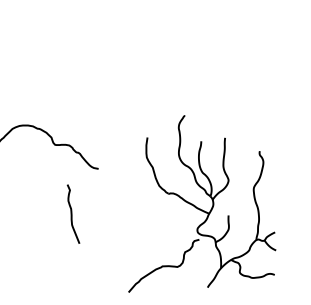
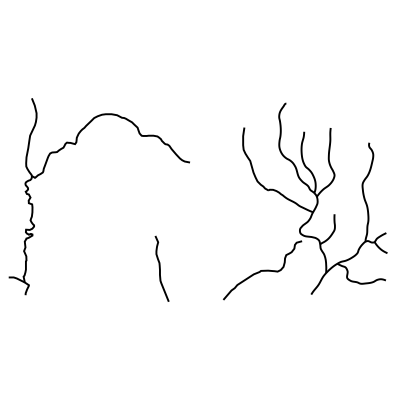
curve: (72, 213) -> (160, 268), moved

